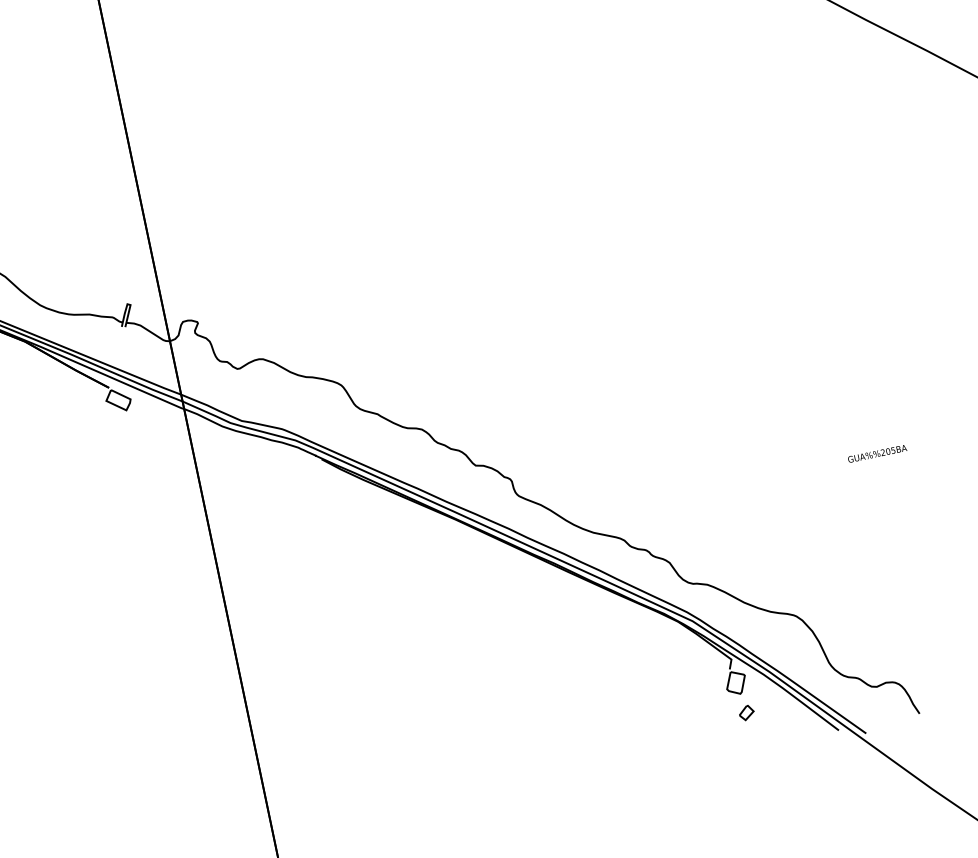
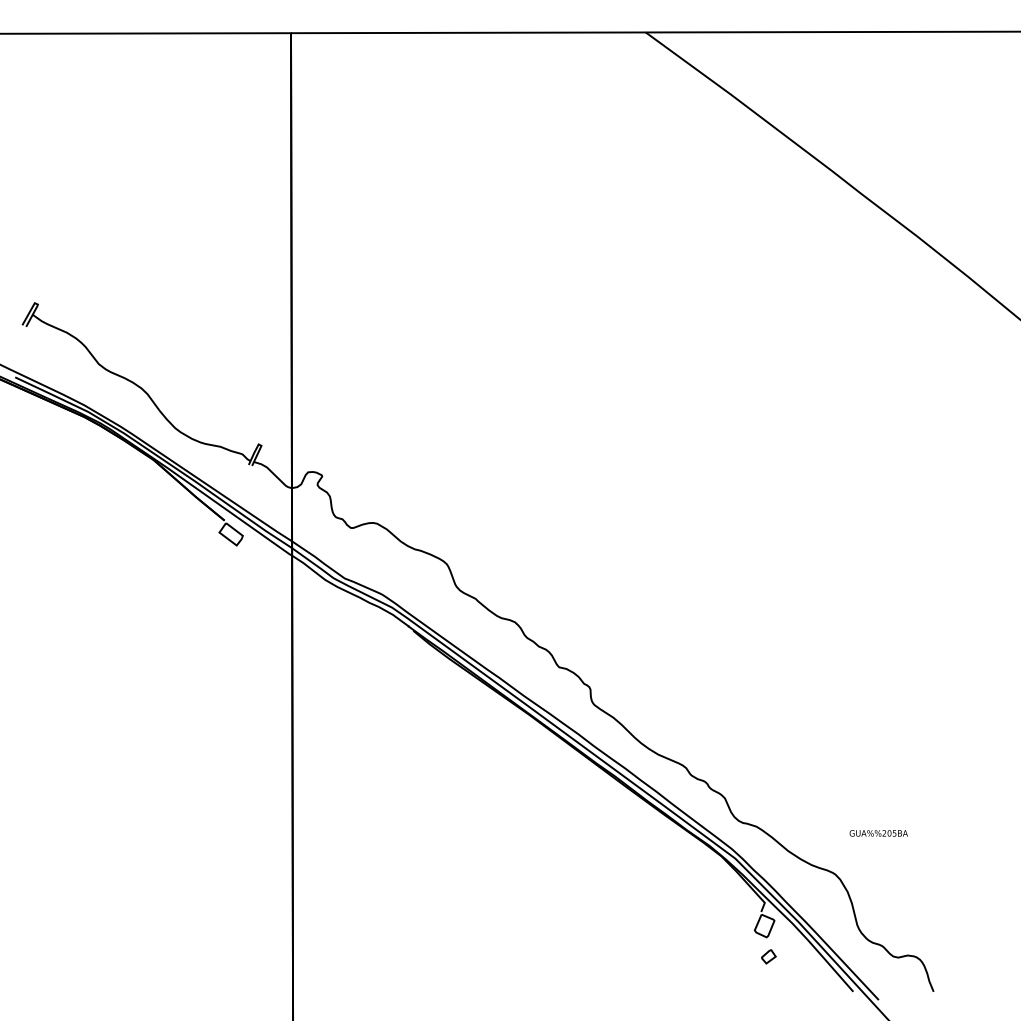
text: (877, 453) -> (878, 833), moved

